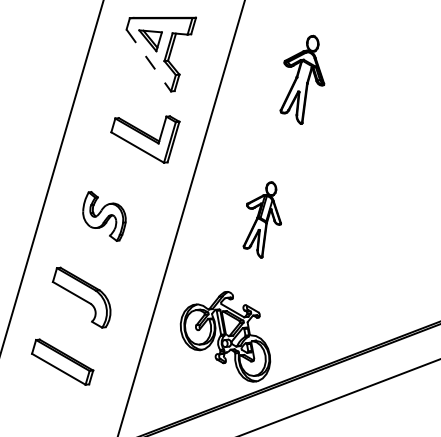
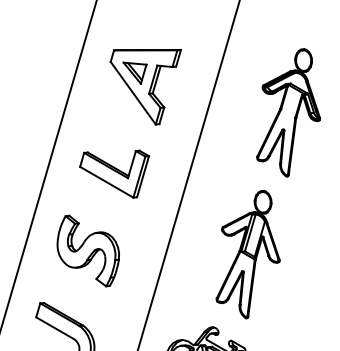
line: (149, 60) -> (133, 93), dashed -> solid
part: (302, 79) -> (288, 112), size x1.43
part: (145, 139) -> (114, 174), moved
part: (104, 216) -> (88, 251), size x1.43
part: (262, 219) -> (248, 254), size x1.67

